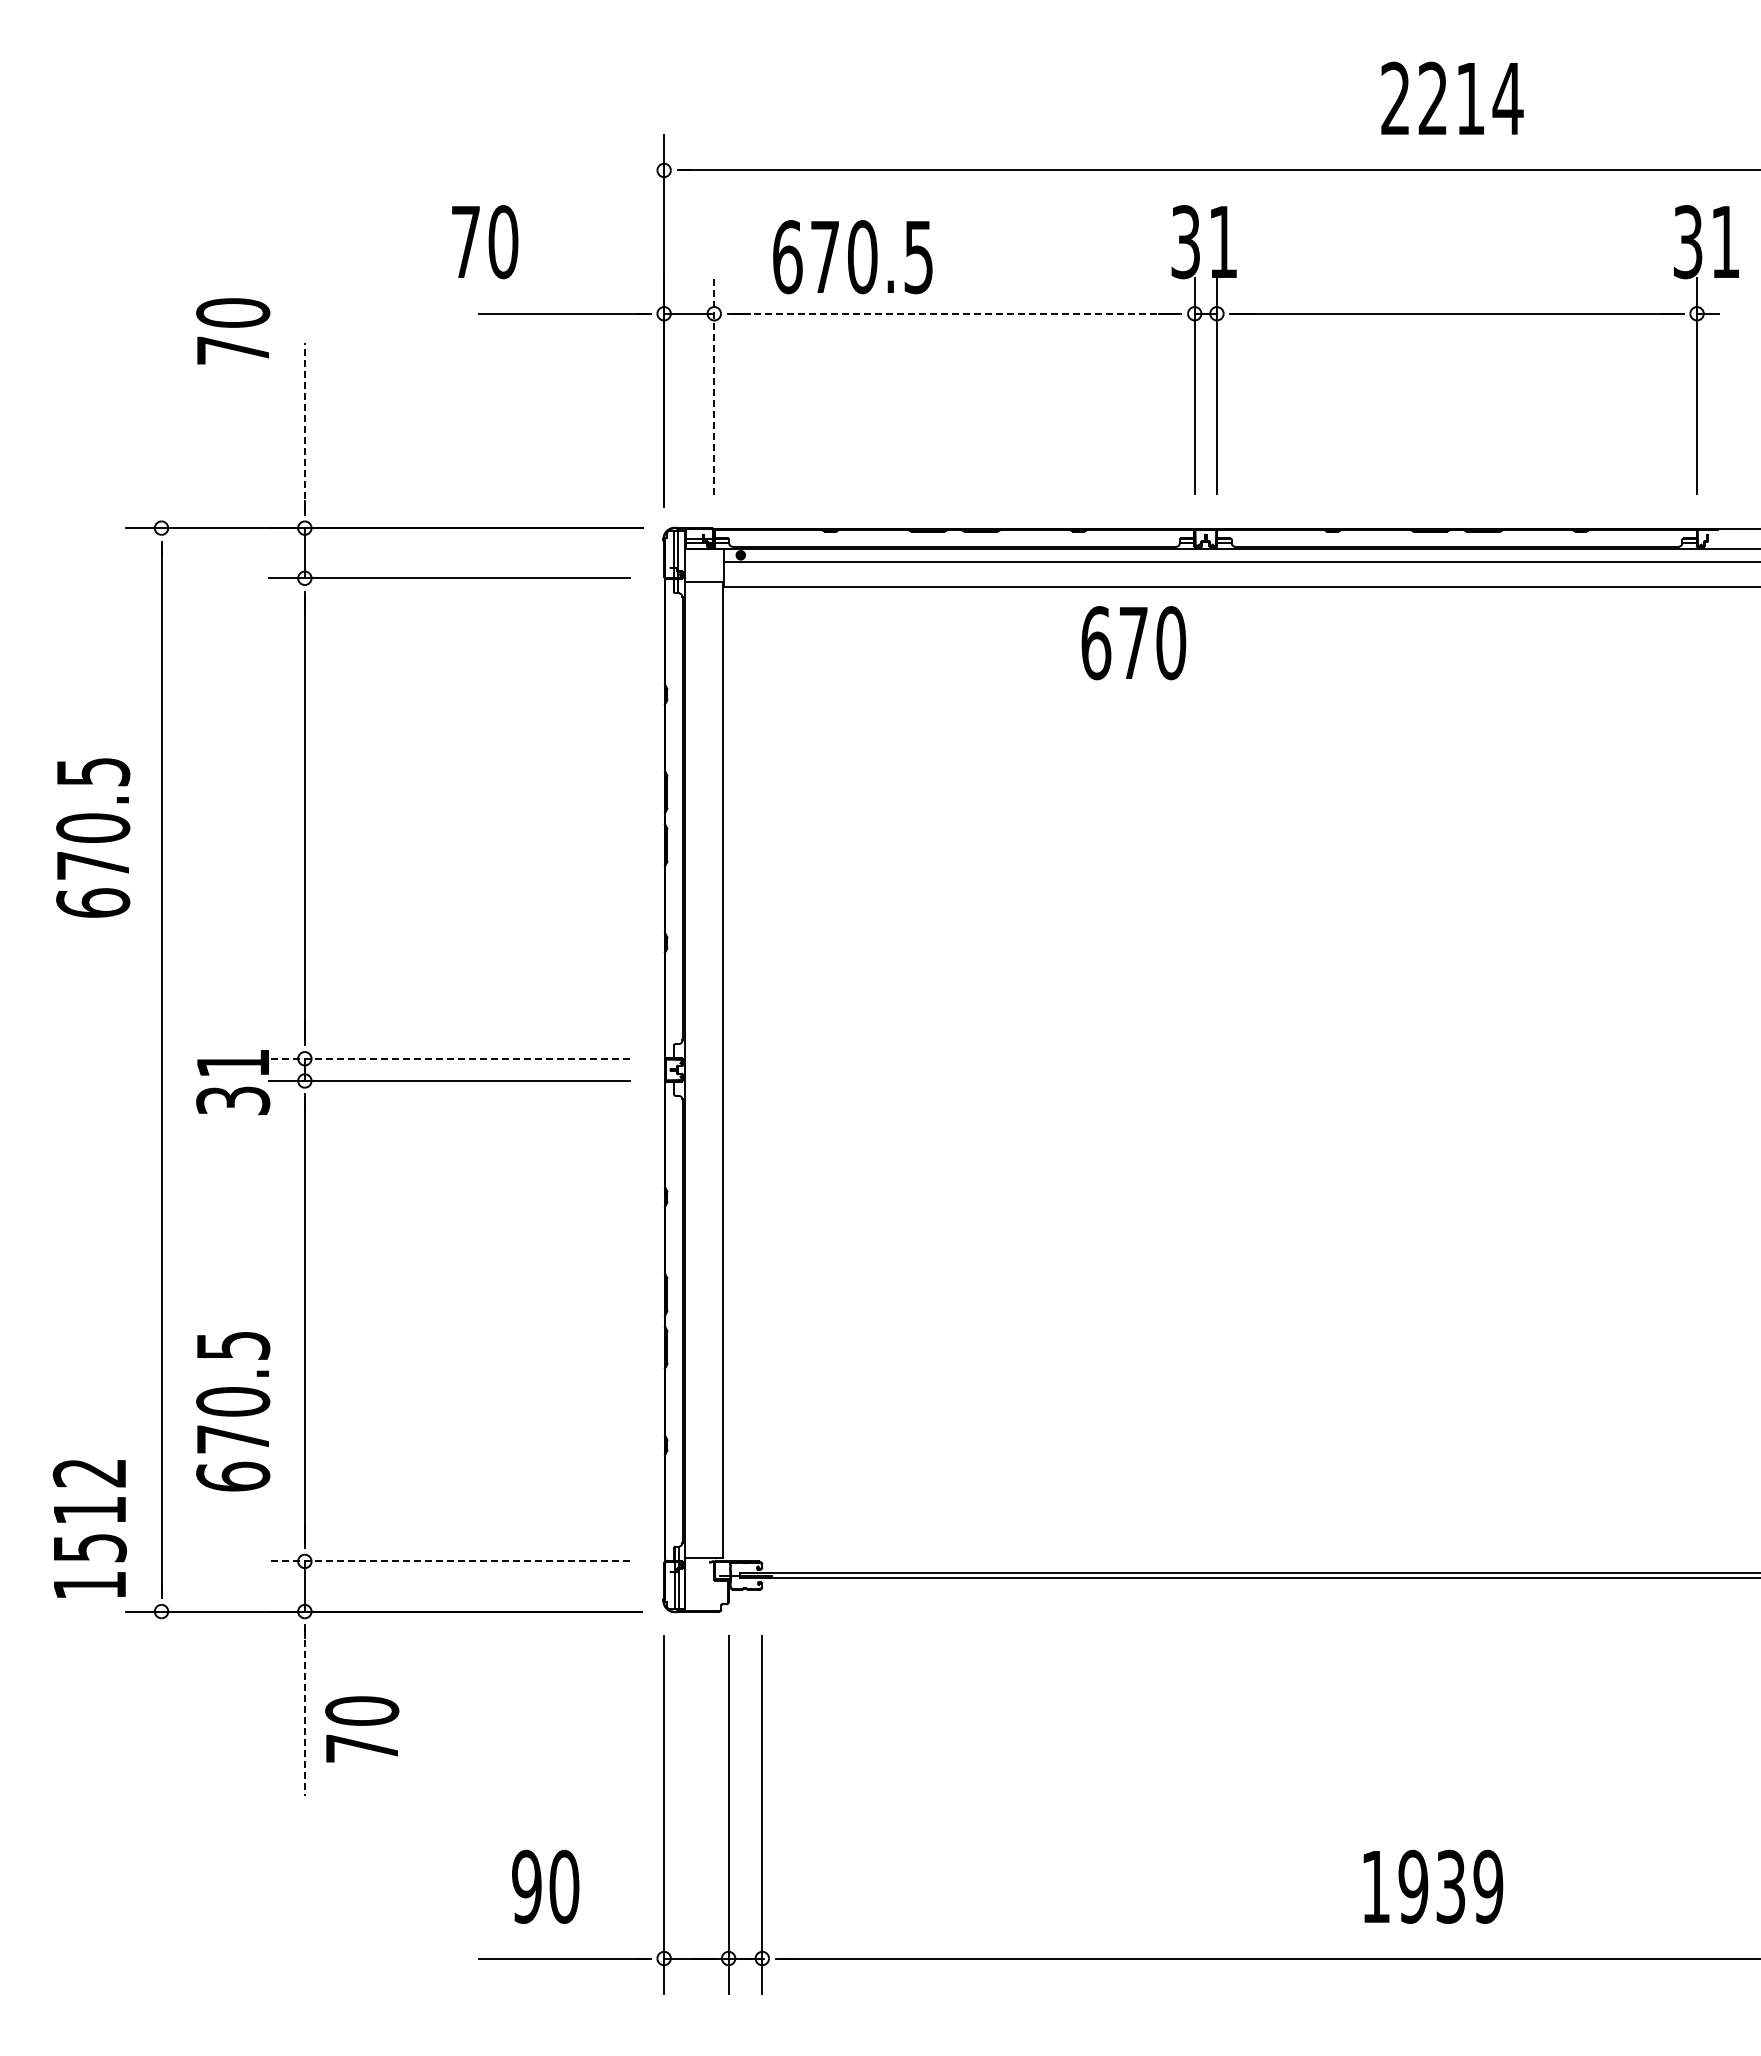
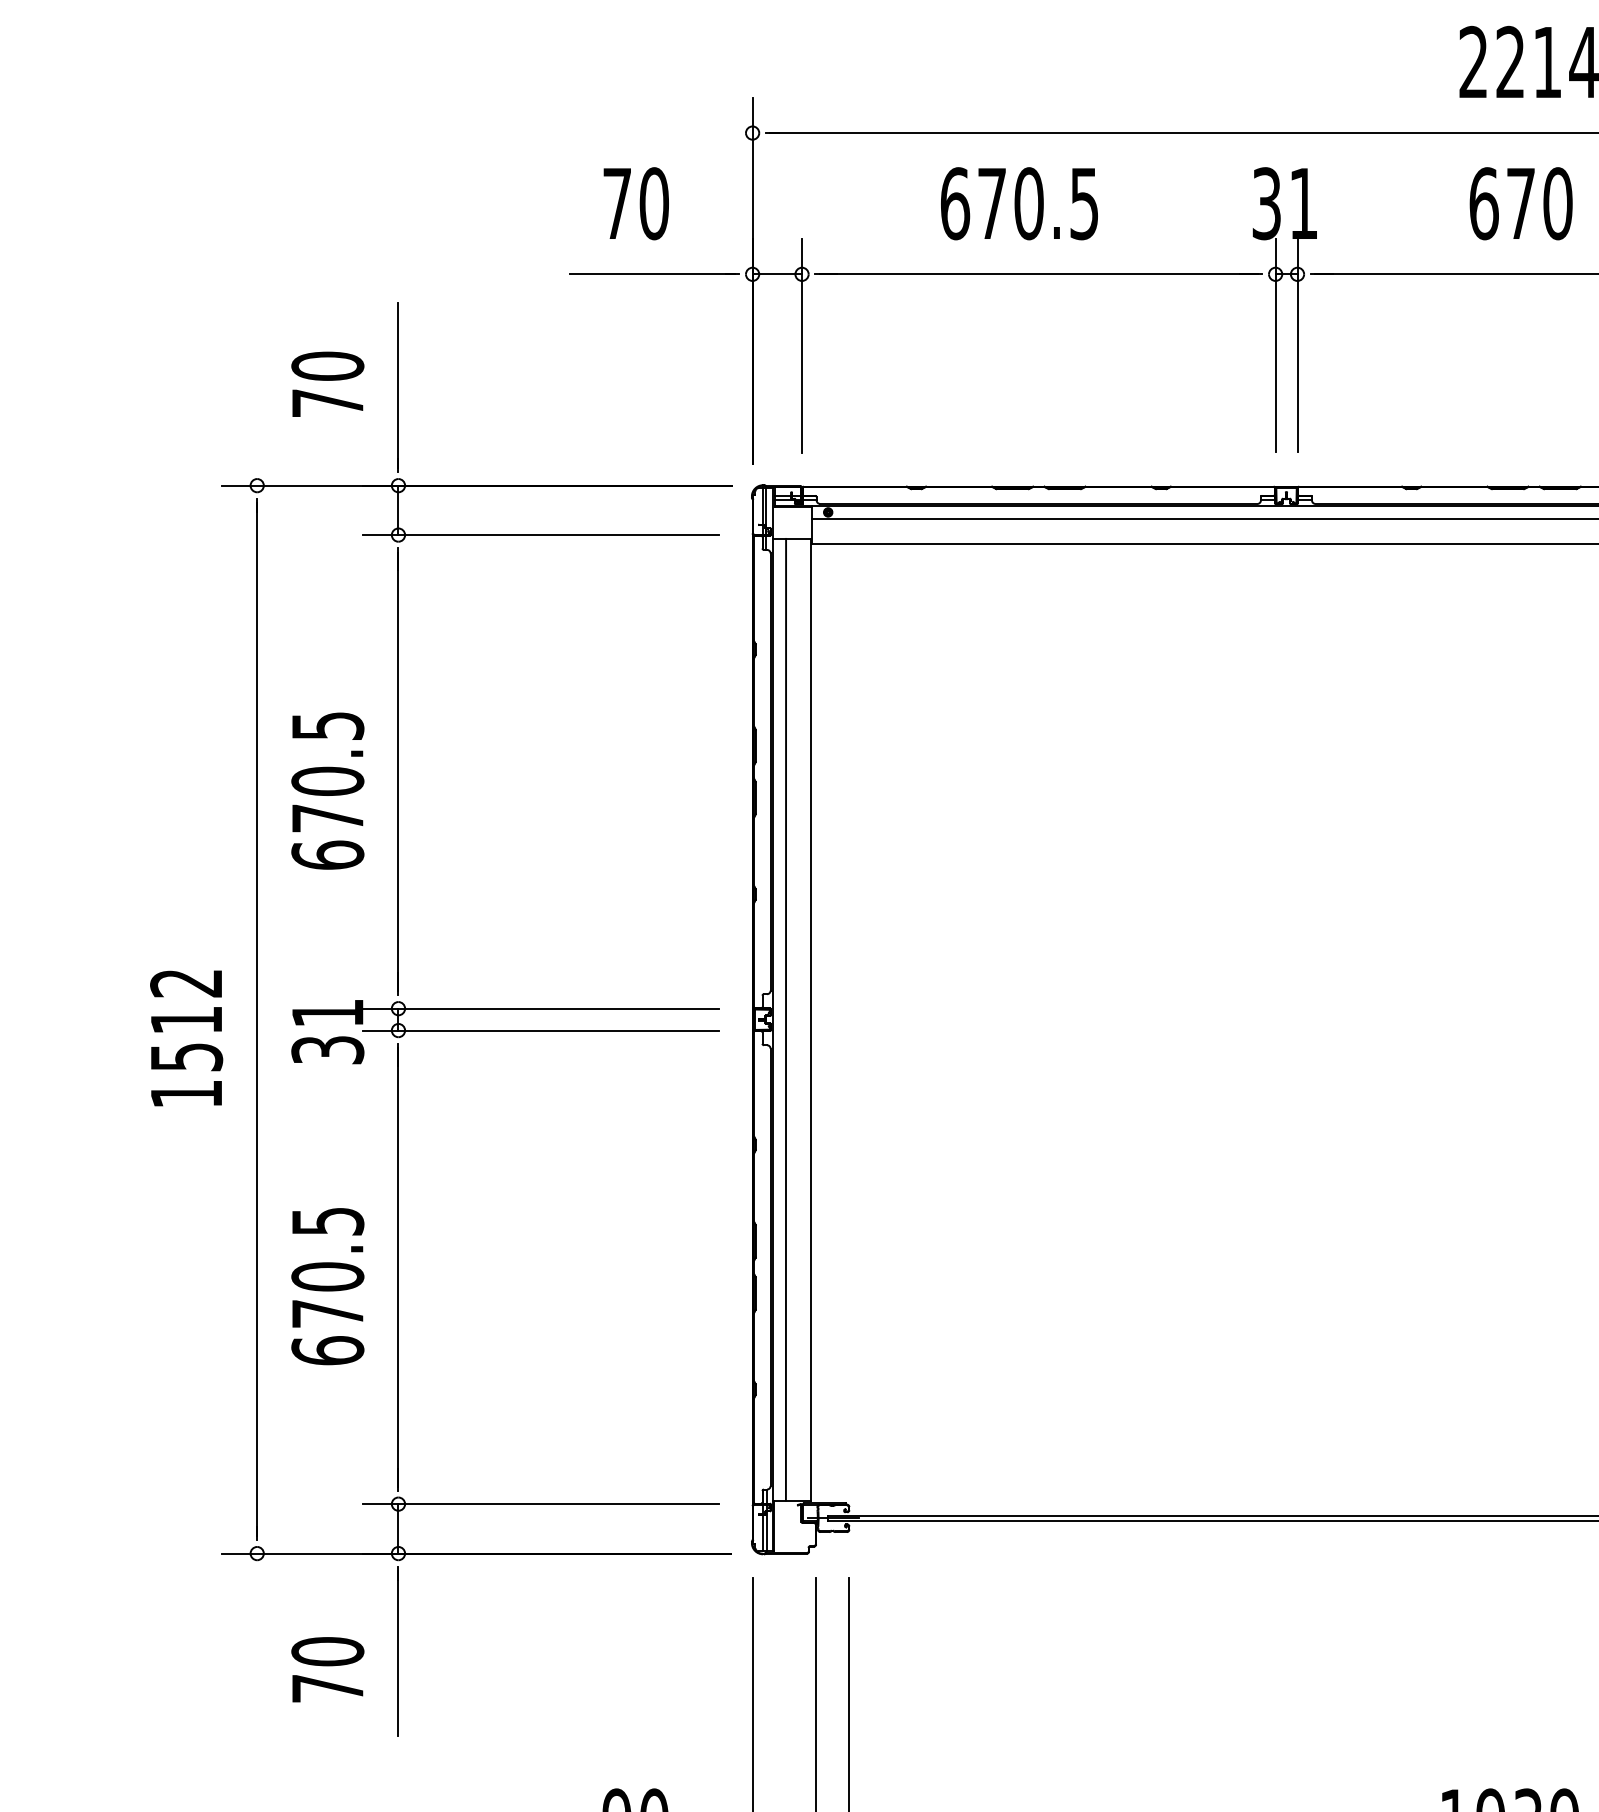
text: (485, 242) -> (636, 204), moved
text: (852, 257) -> (1019, 204), moved
line: (955, 313) -> (1039, 274), dashed -> solid
text: (233, 331) -> (328, 384), moved
line: (714, 385) -> (802, 345), dashed -> solid
line: (304, 426) -> (398, 385), dashed -> solid
text: (1133, 643) -> (1520, 204), moved
text: (93, 837) -> (328, 790), moved
line: (449, 1058) -> (541, 1008), dashed -> solid
line: (697, 1069) -> (785, 1019), added
text: (233, 1411) -> (328, 1286), moved
text: (89, 1528) -> (186, 1038), moved
line: (449, 1561) -> (541, 1504), dashed -> solid
line: (304, 1713) -> (398, 1654), dashed -> solid
text: (362, 1729) -> (328, 1669), moved

